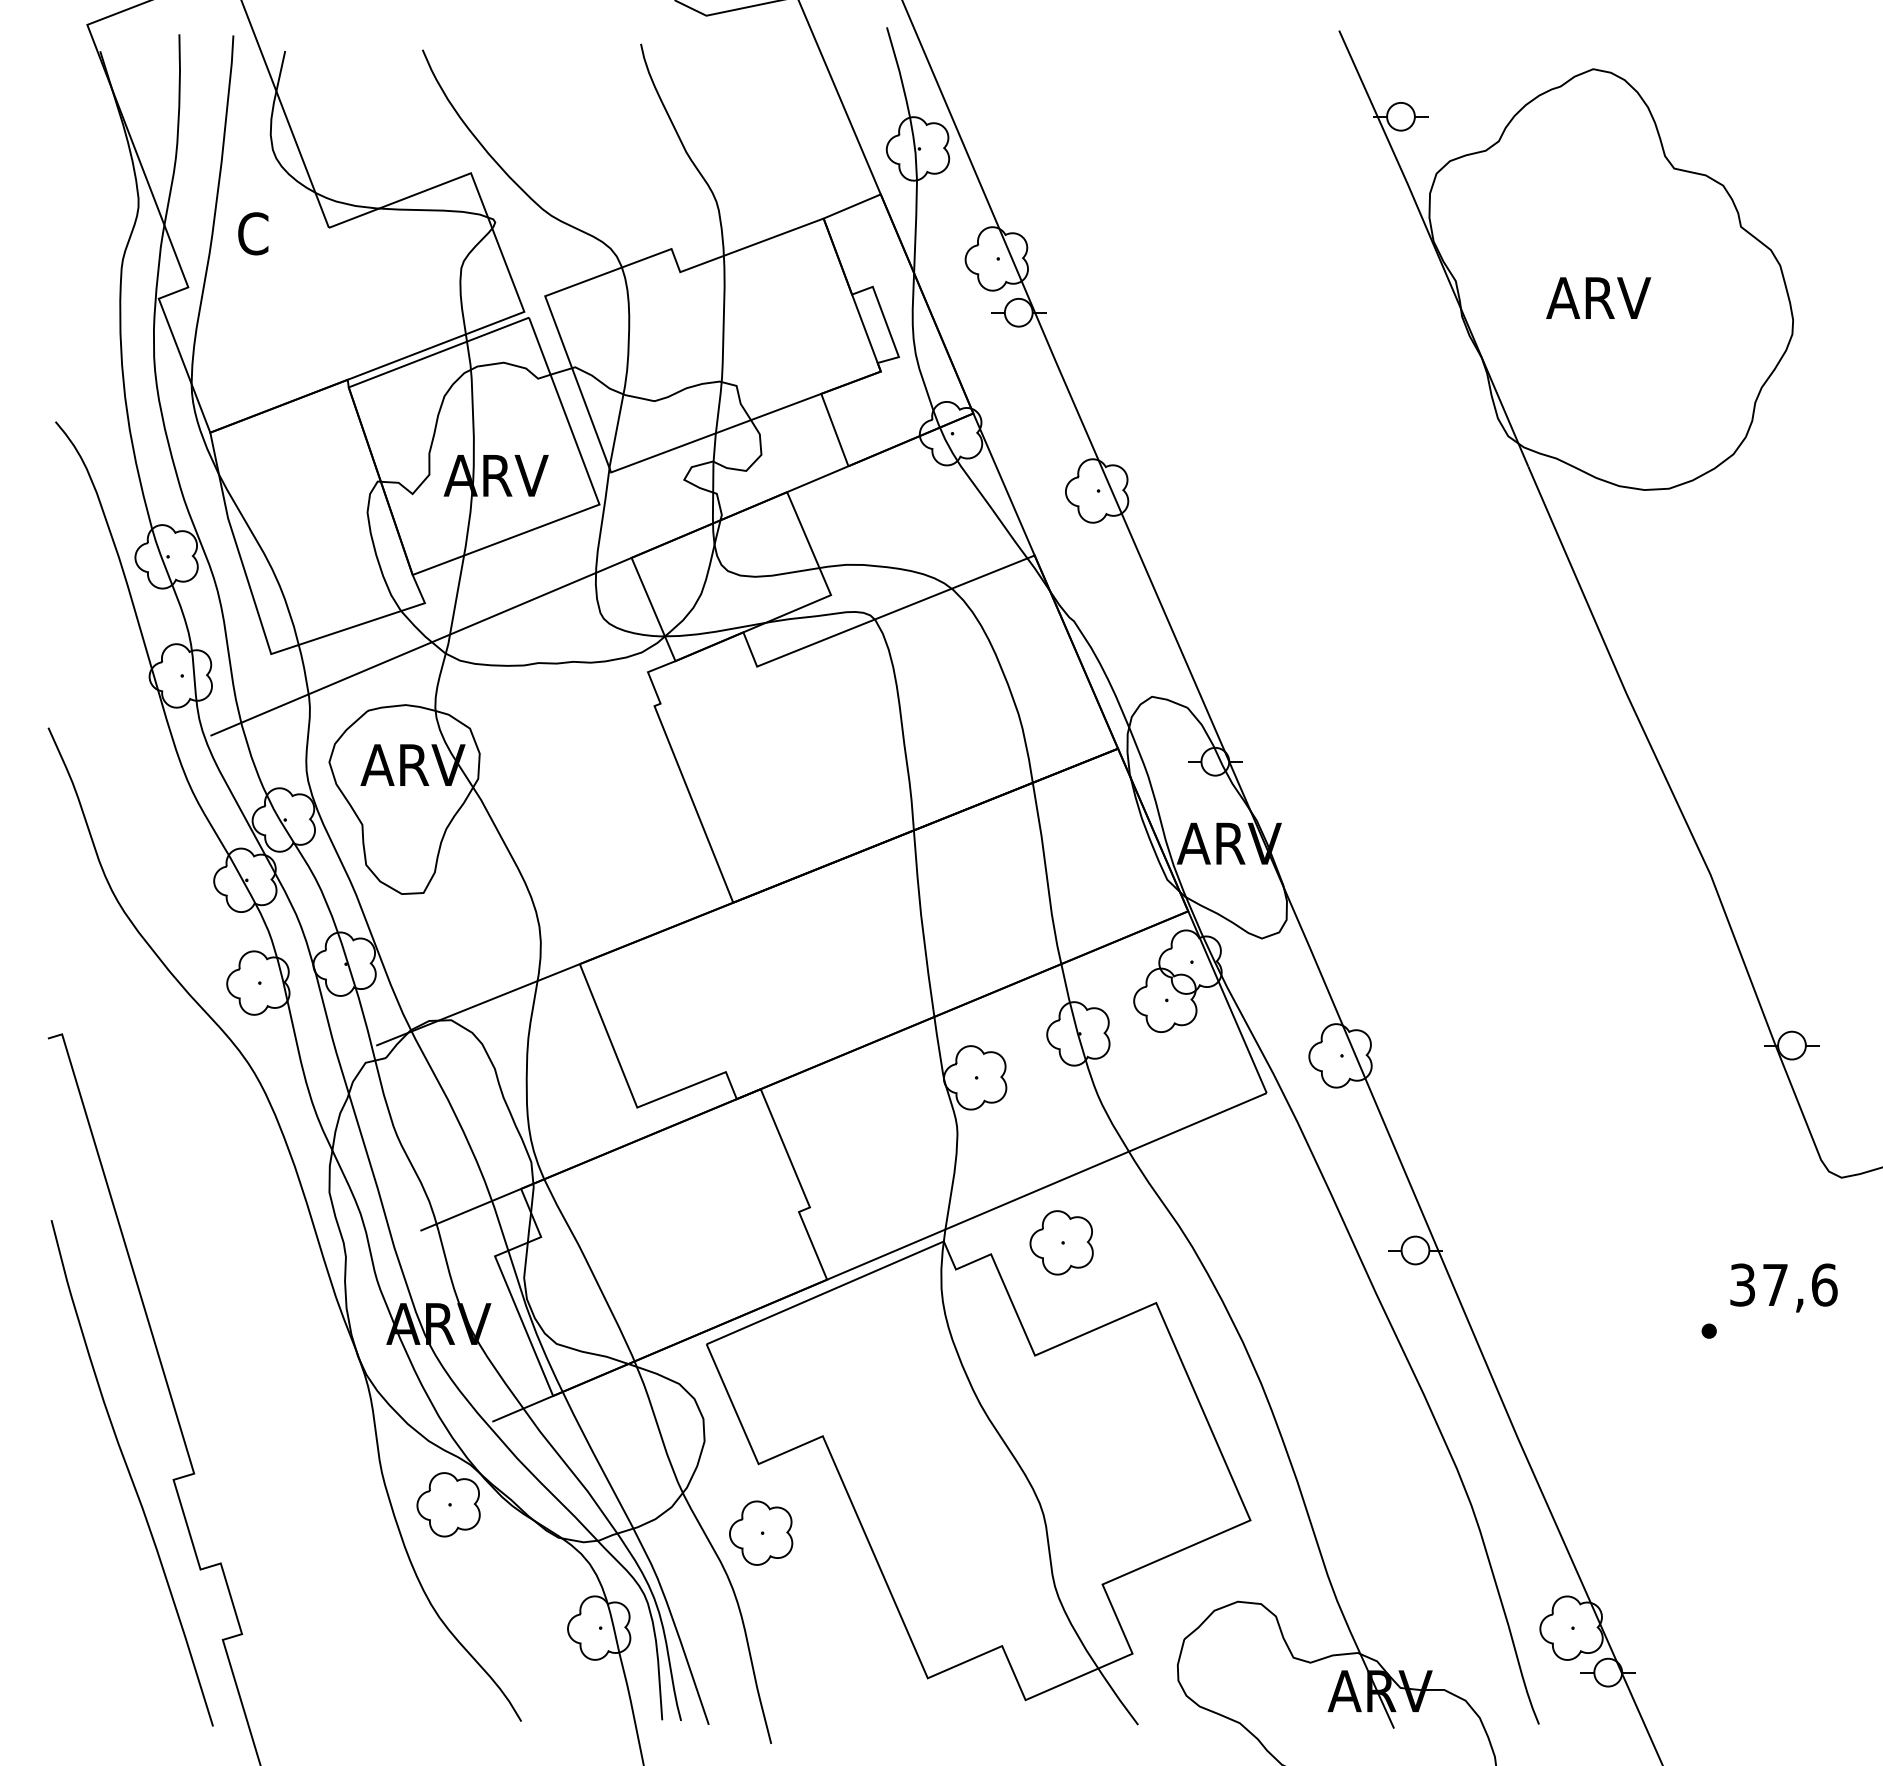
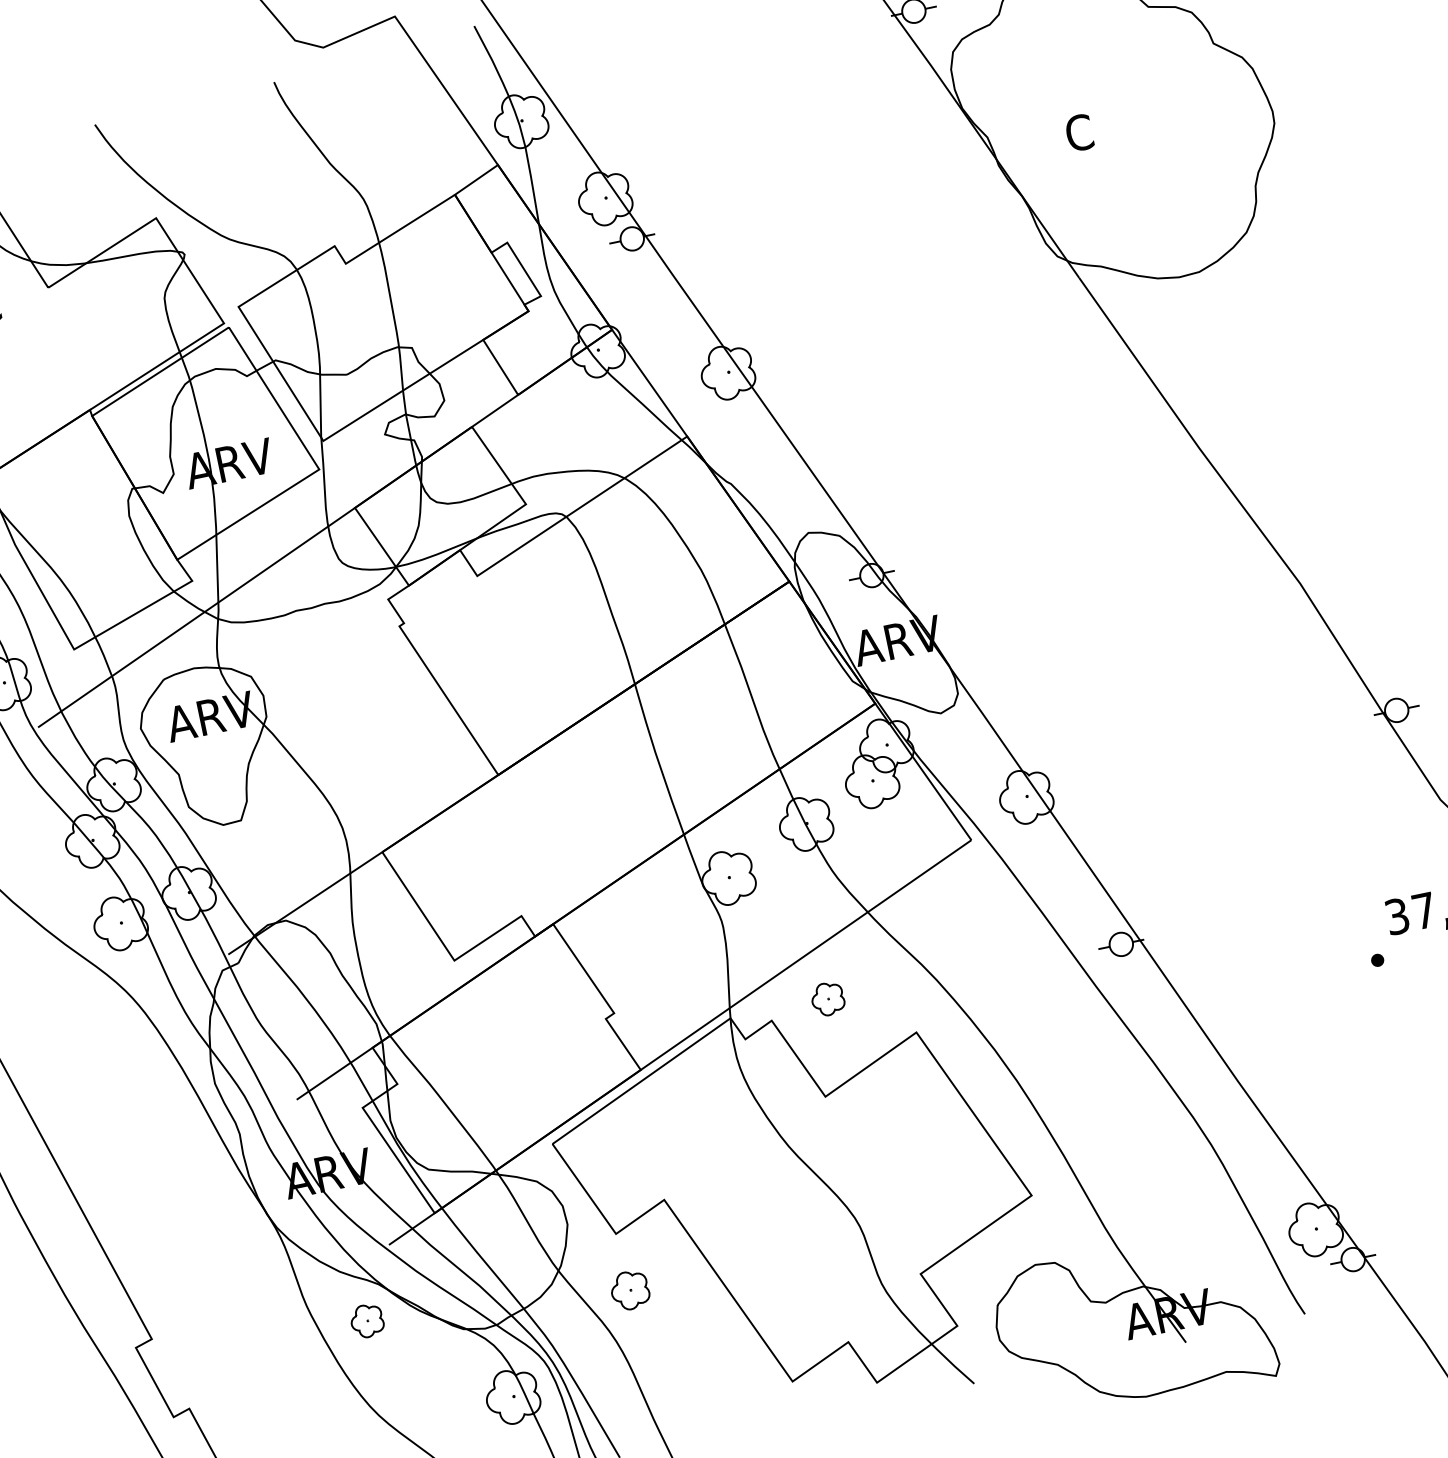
text: (1598, 297) -> (1108, 126), ARV -> C
part: (1061, 1242) -> (827, 998), size x0.6
part: (448, 1504) -> (367, 1320), size x0.6
part: (761, 1532) -> (630, 1289), size x0.7

